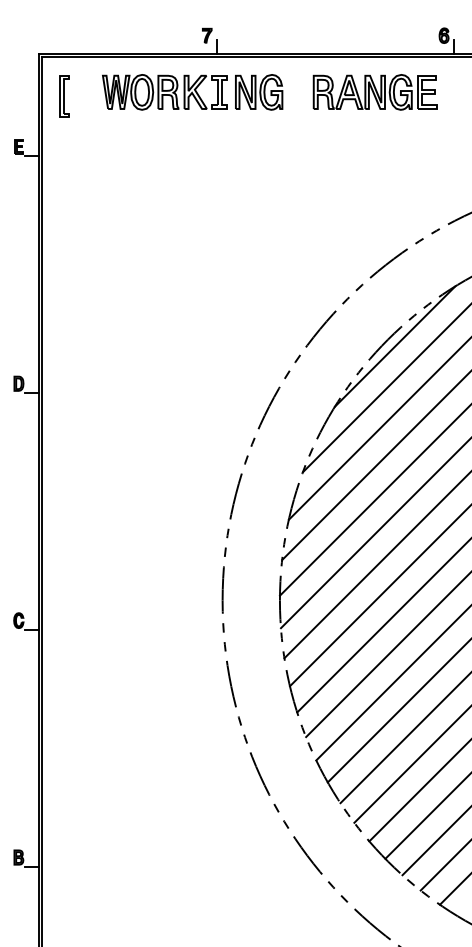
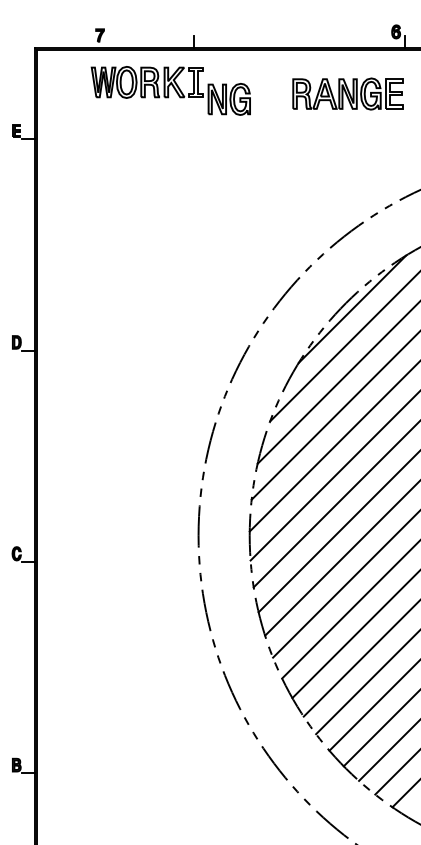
part: (207, 35) -> (100, 35), moved
part: (259, 92) -> (229, 99), moved
part: (374, 92) -> (347, 94), moved
part: (64, 96) -> (57, 86), removed

